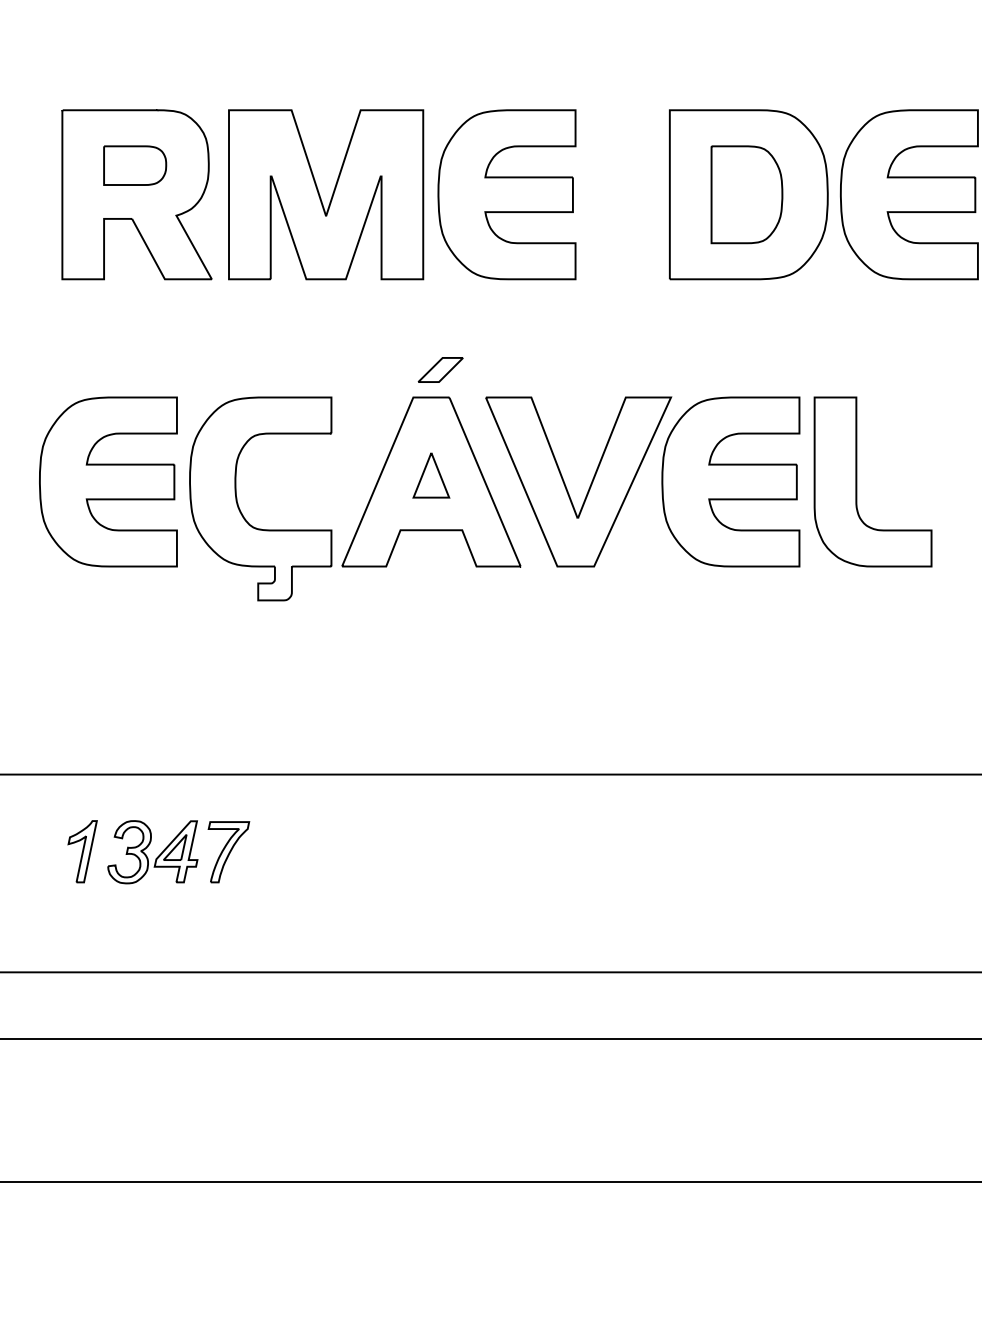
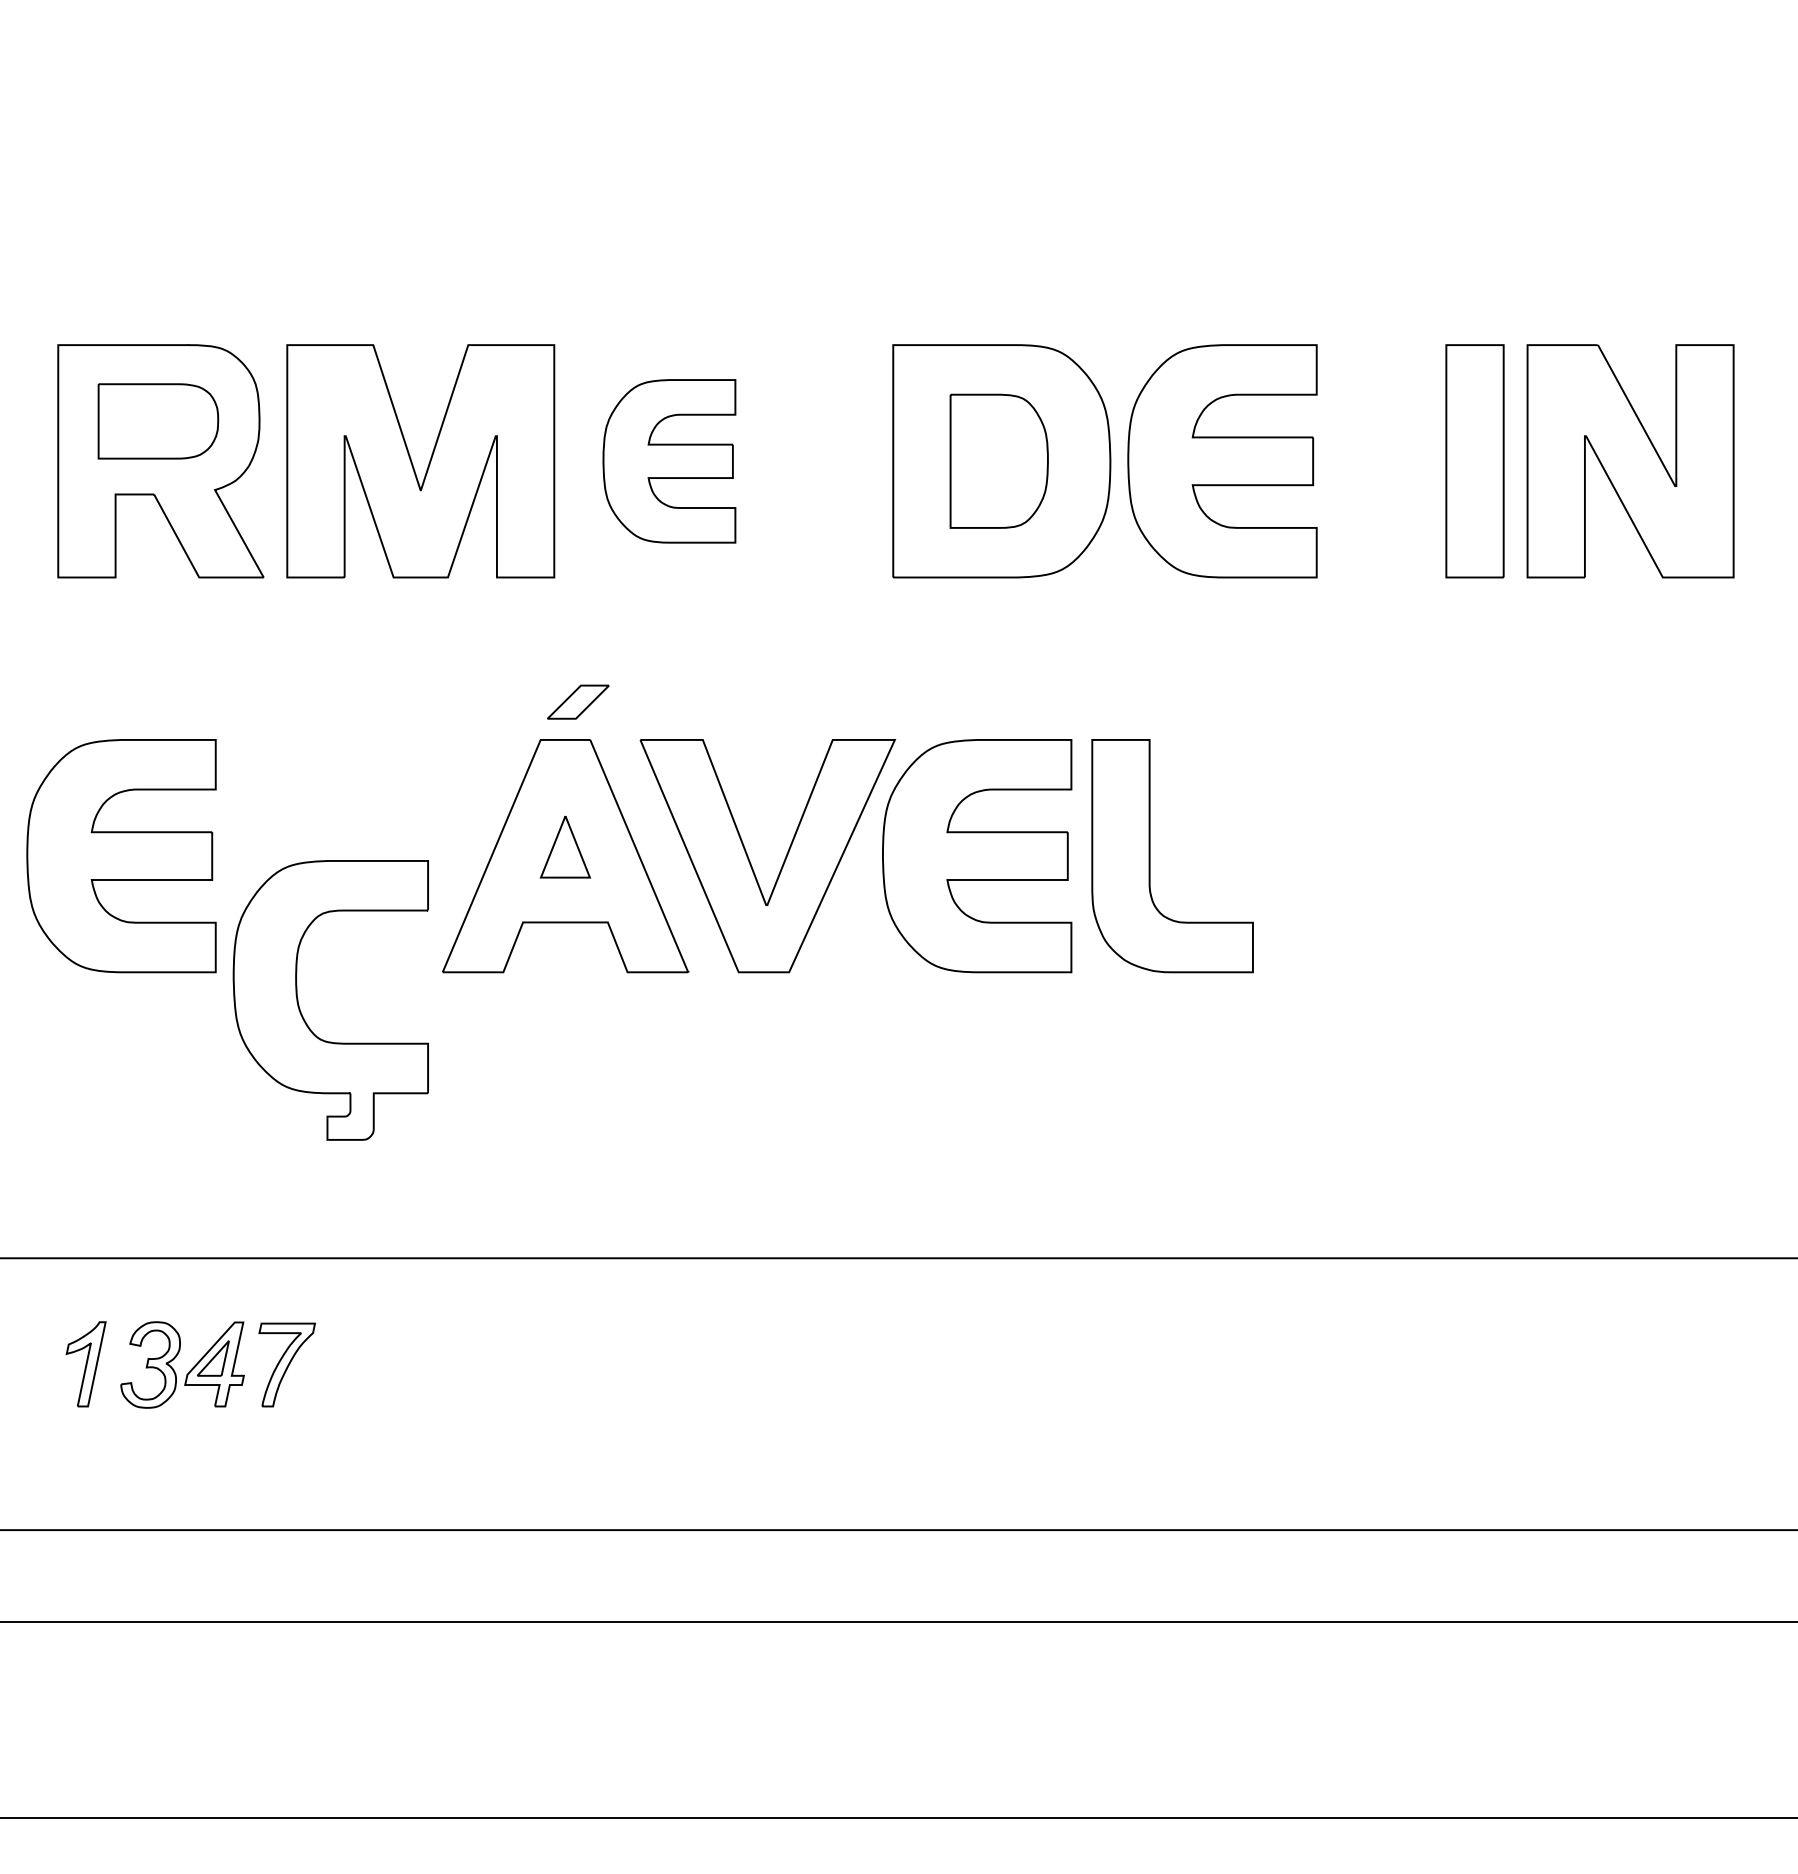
part: (134, 165) -> (157, 420), size x1.4
part: (507, 194) -> (669, 461), size x0.7
part: (239, 507) -> (301, 1011), moved

